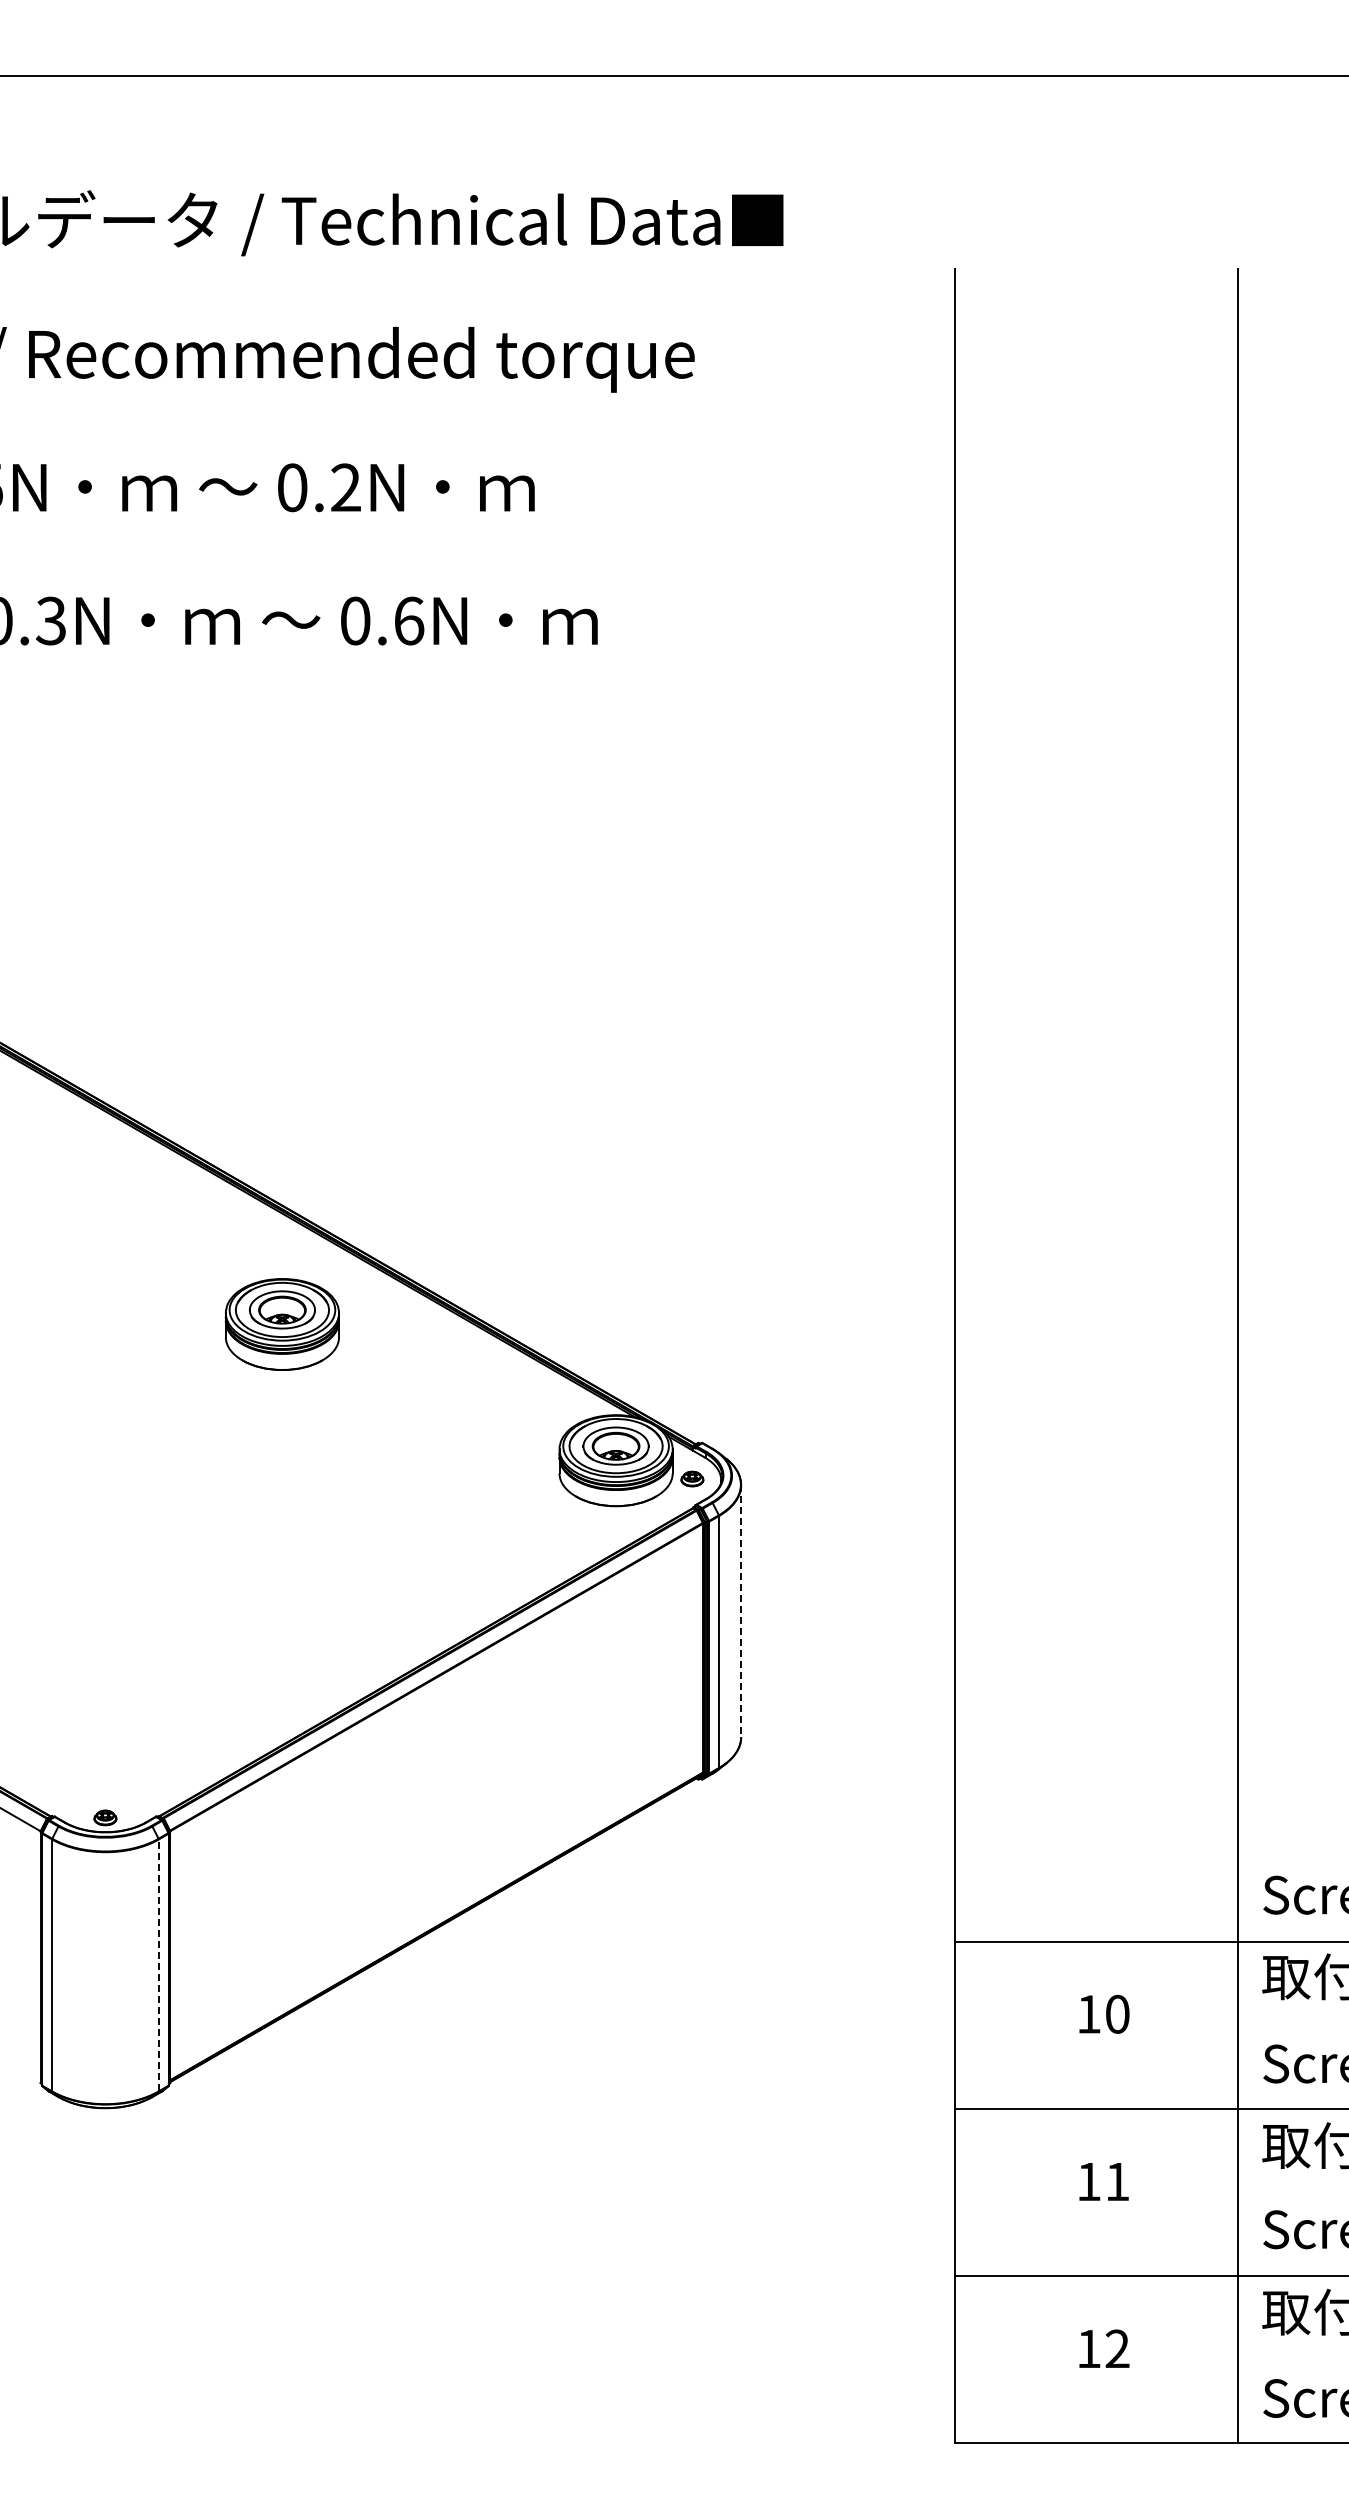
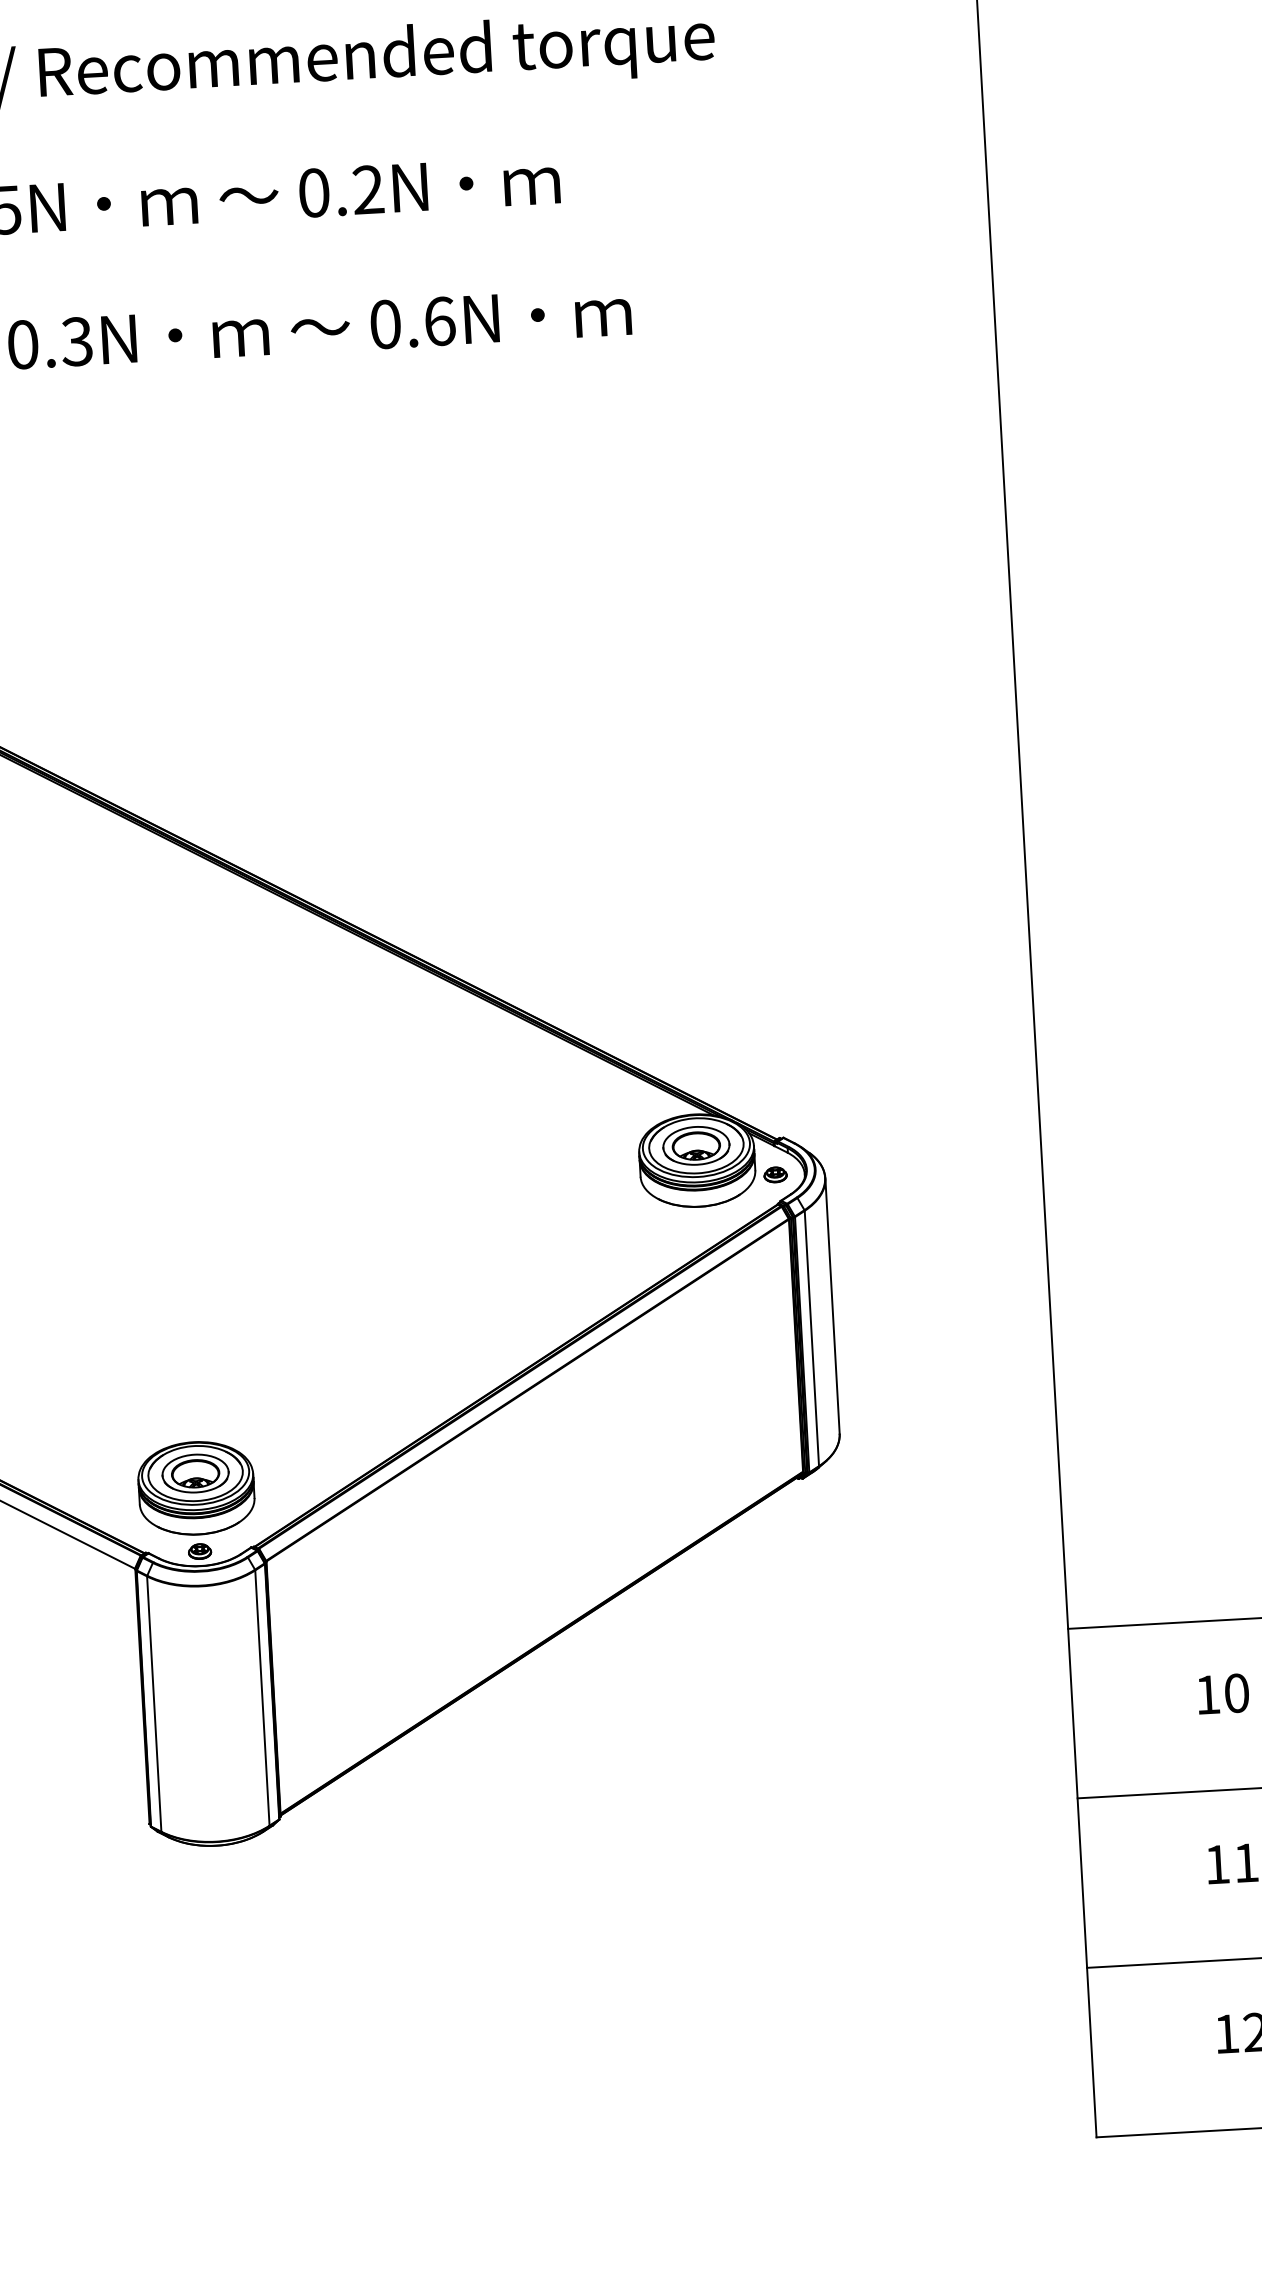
part: (281, 1324) -> (195, 1488), moved
line: (741, 1611) -> (832, 1306), dashed -> solid
line: (158, 1965) -> (262, 1698), dashed -> solid

